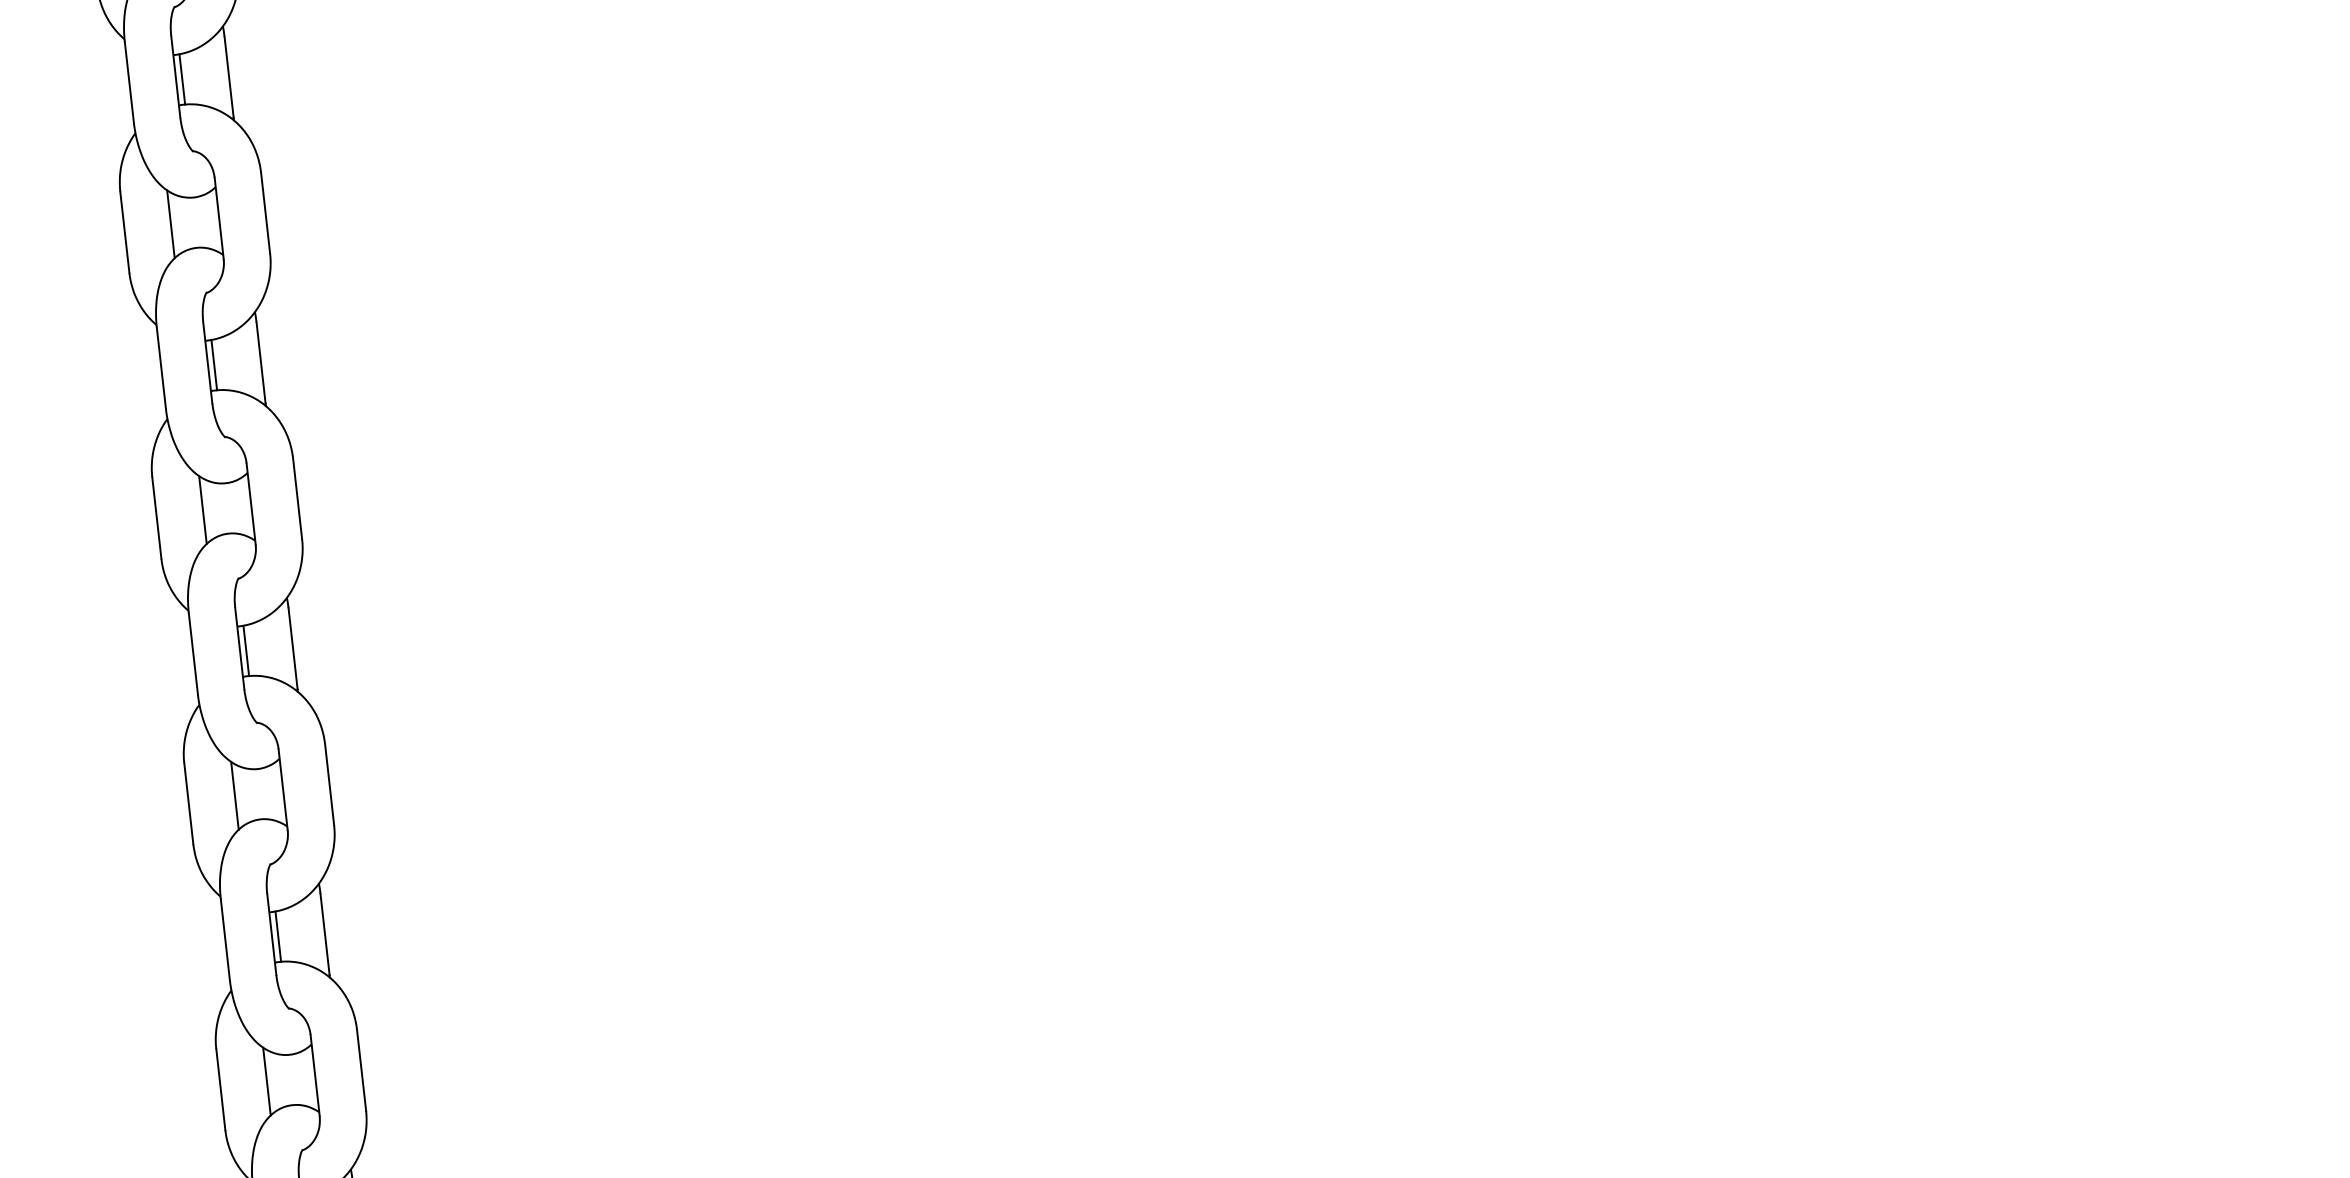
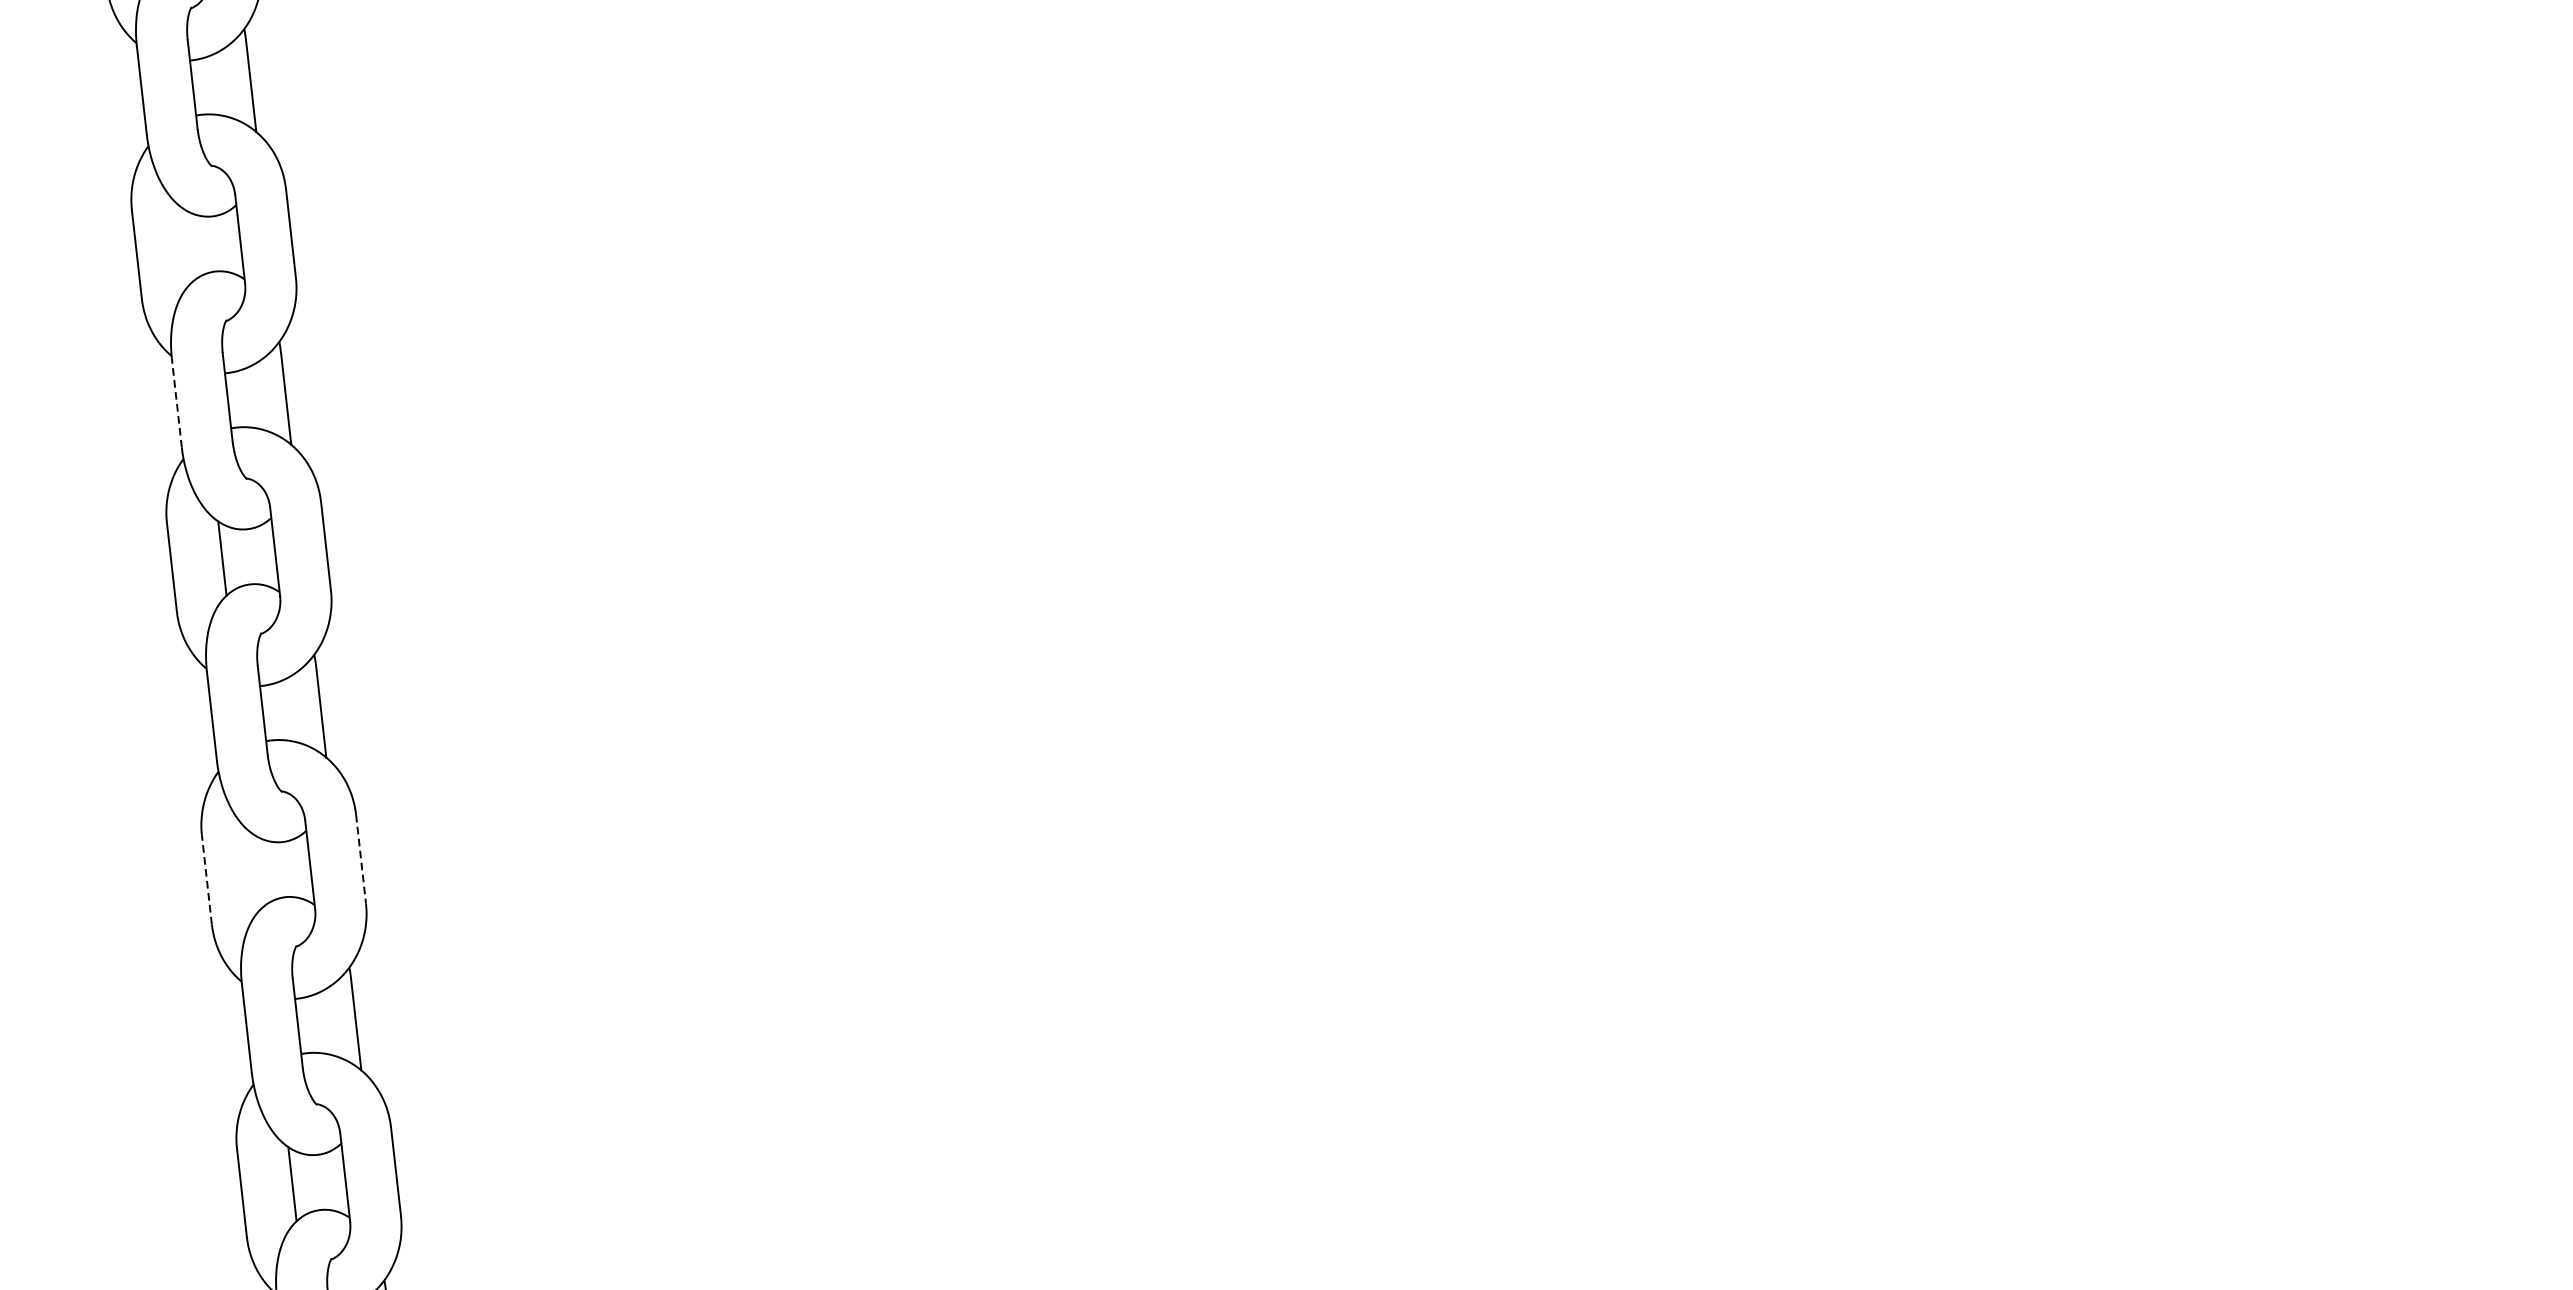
line: (182, 79) -> (200, 87), removed
line: (170, 224) -> (186, 245), removed
line: (214, 365) -> (235, 400), removed
line: (161, 368) -> (177, 403), solid -> dashed
line: (246, 650) -> (270, 712), removed
line: (329, 784) -> (360, 859), solid -> dashed
line: (234, 795) -> (256, 871), removed
line: (188, 803) -> (206, 879), solid -> dashed
line: (278, 936) -> (305, 1025), removed

